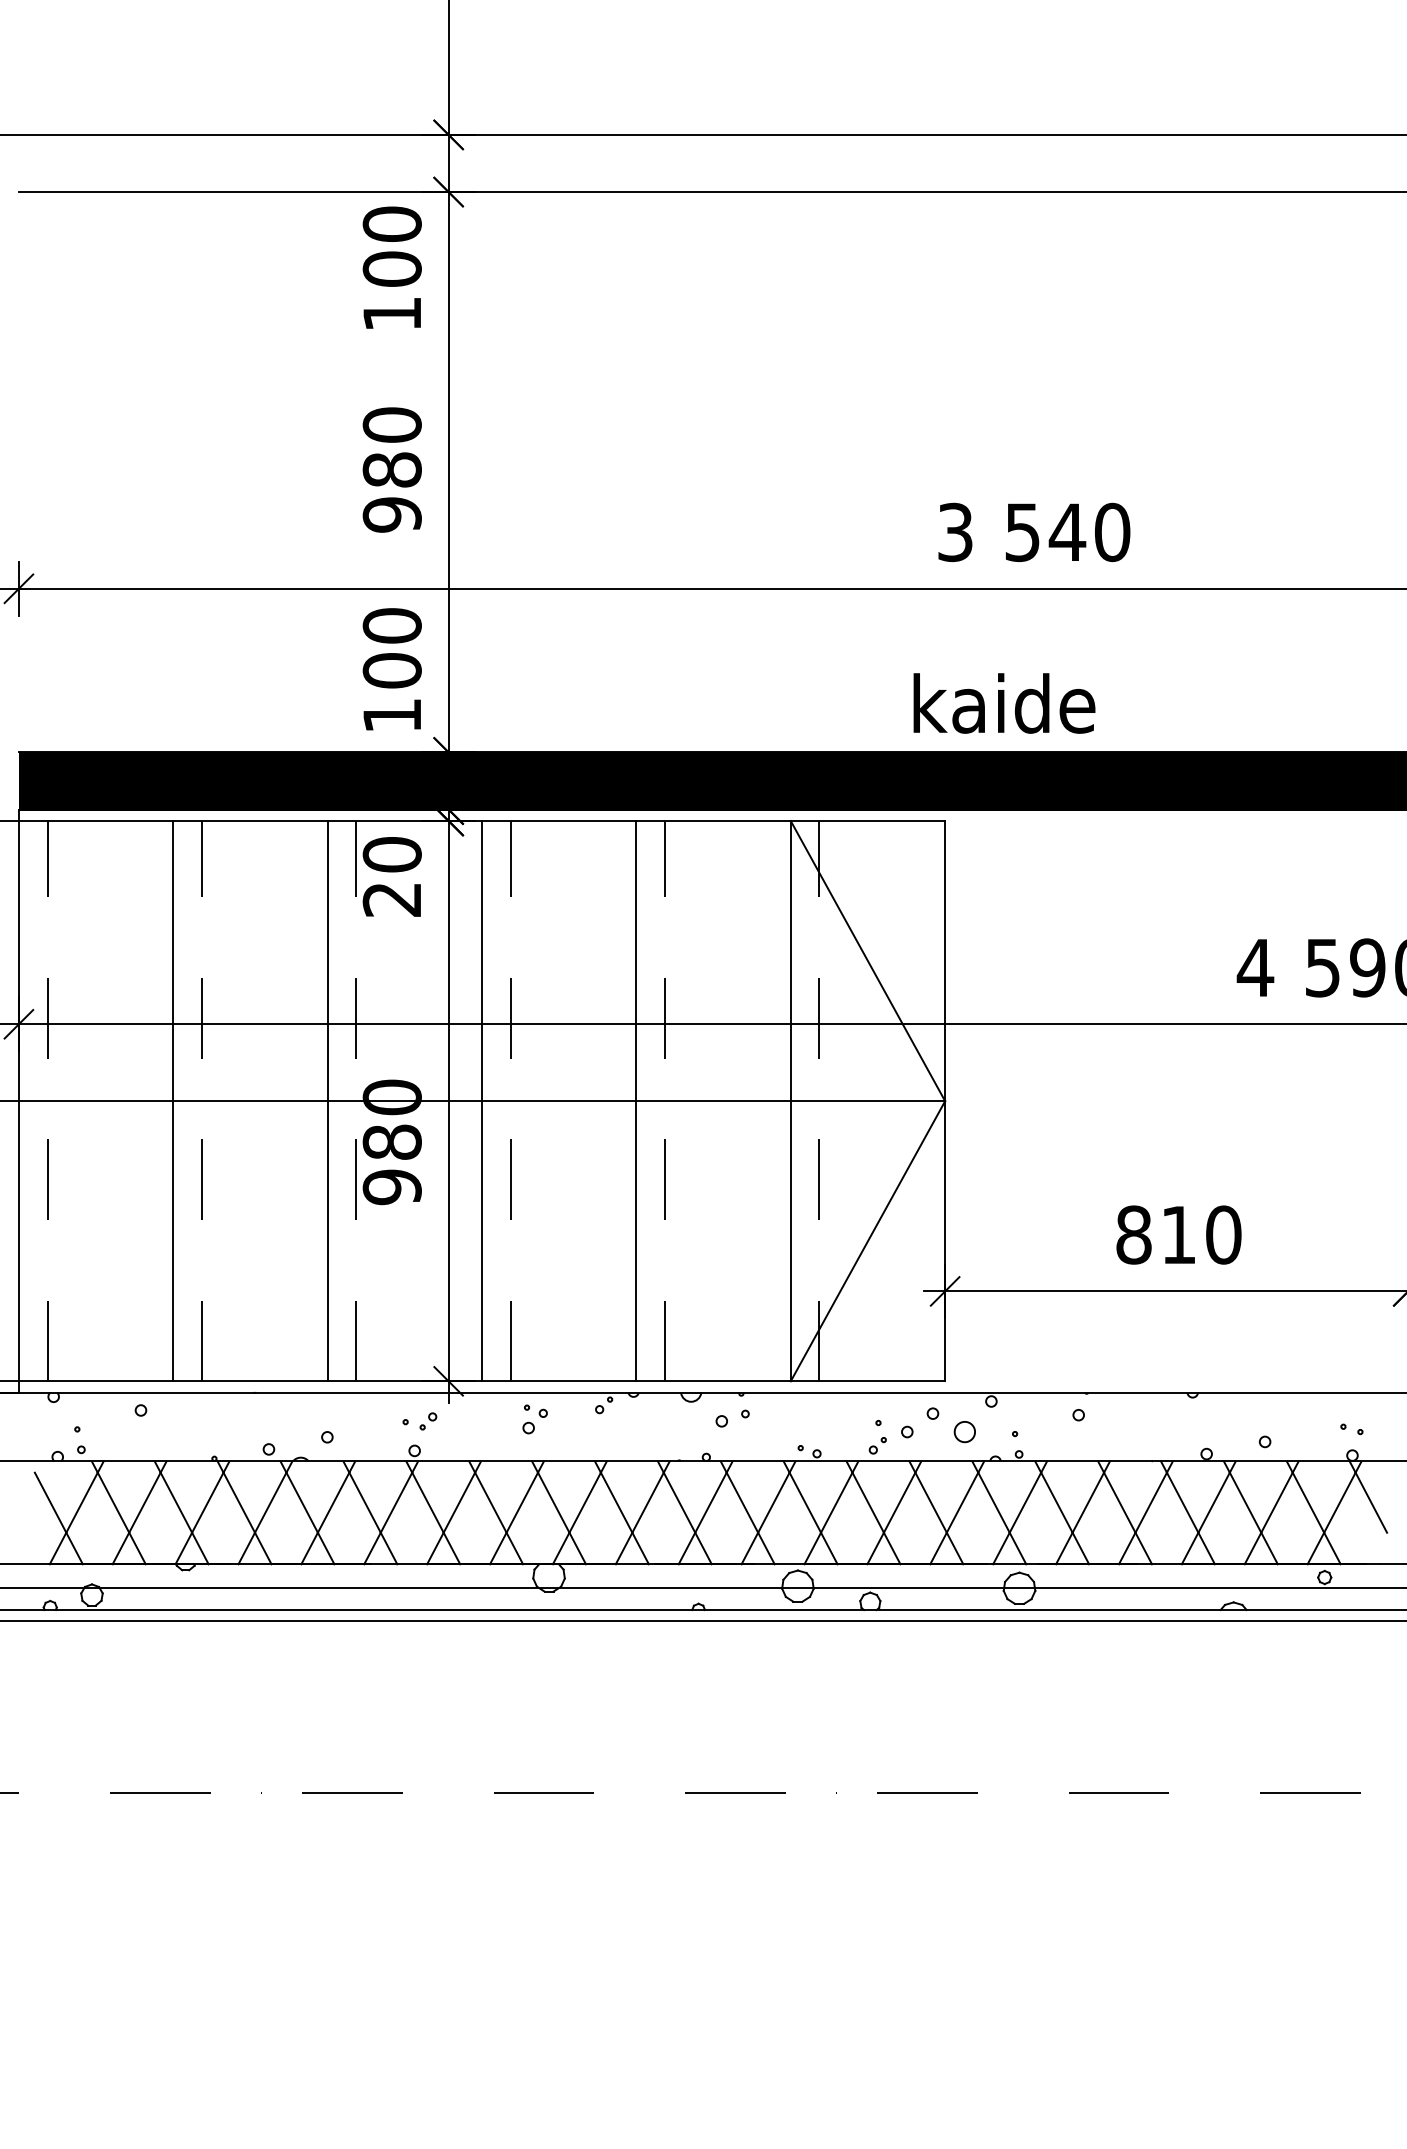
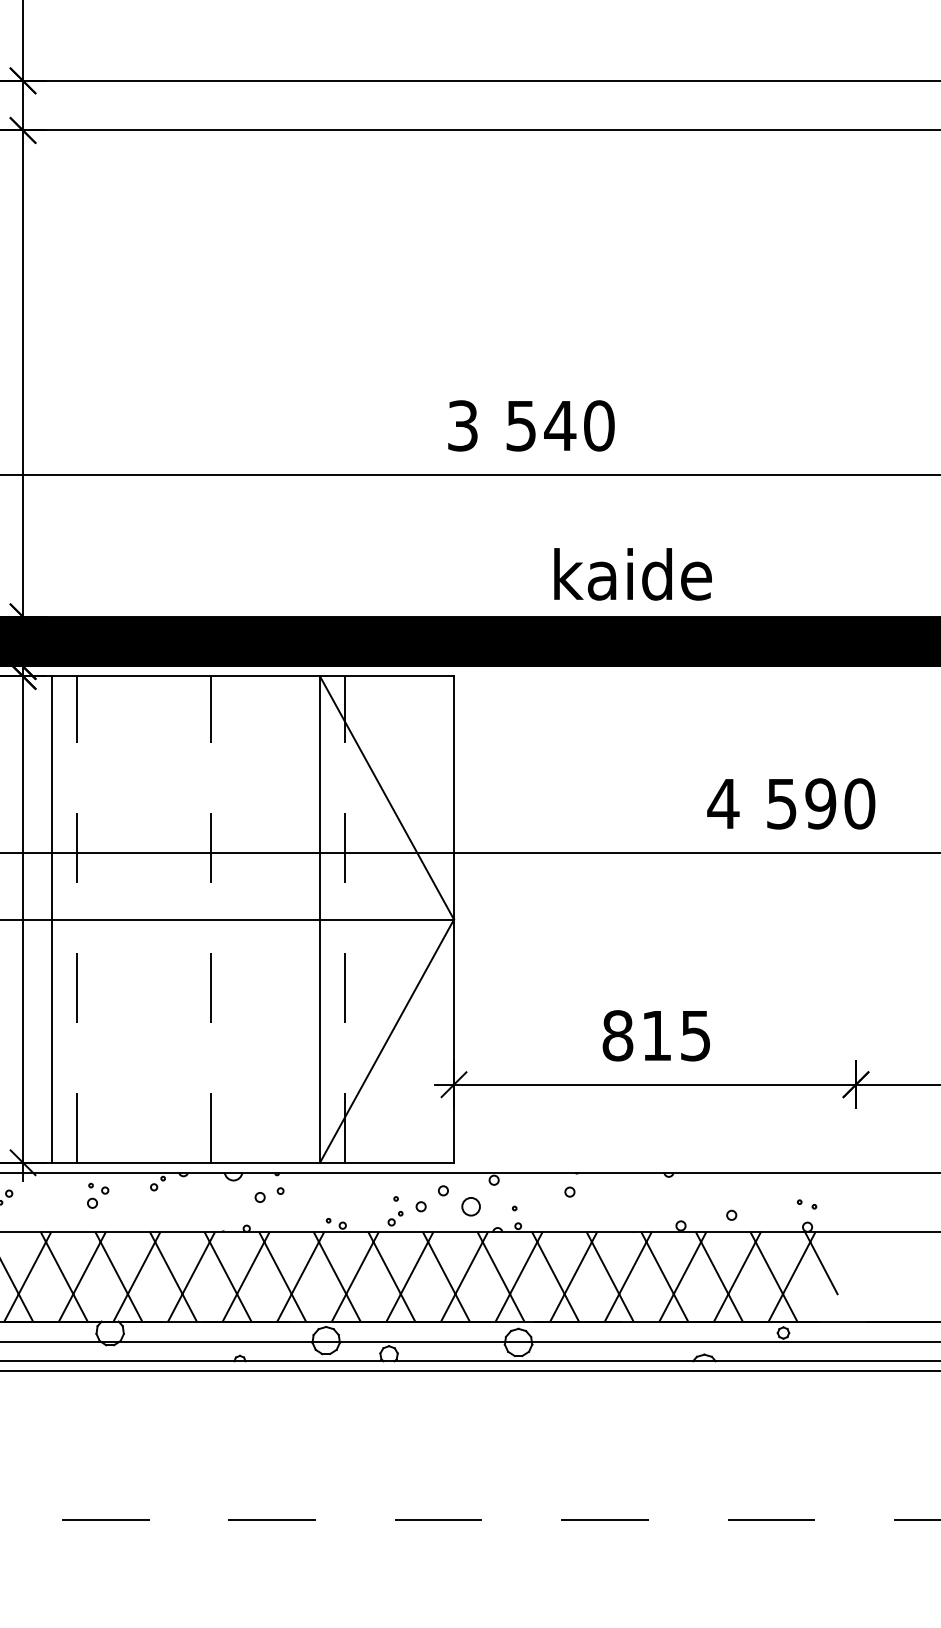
text: (1004, 703) -> (633, 574), moved
line: (636, 1101) -> (186, 919), removed
text: (1223, 1234) -> (695, 1035), 810 -> 815

